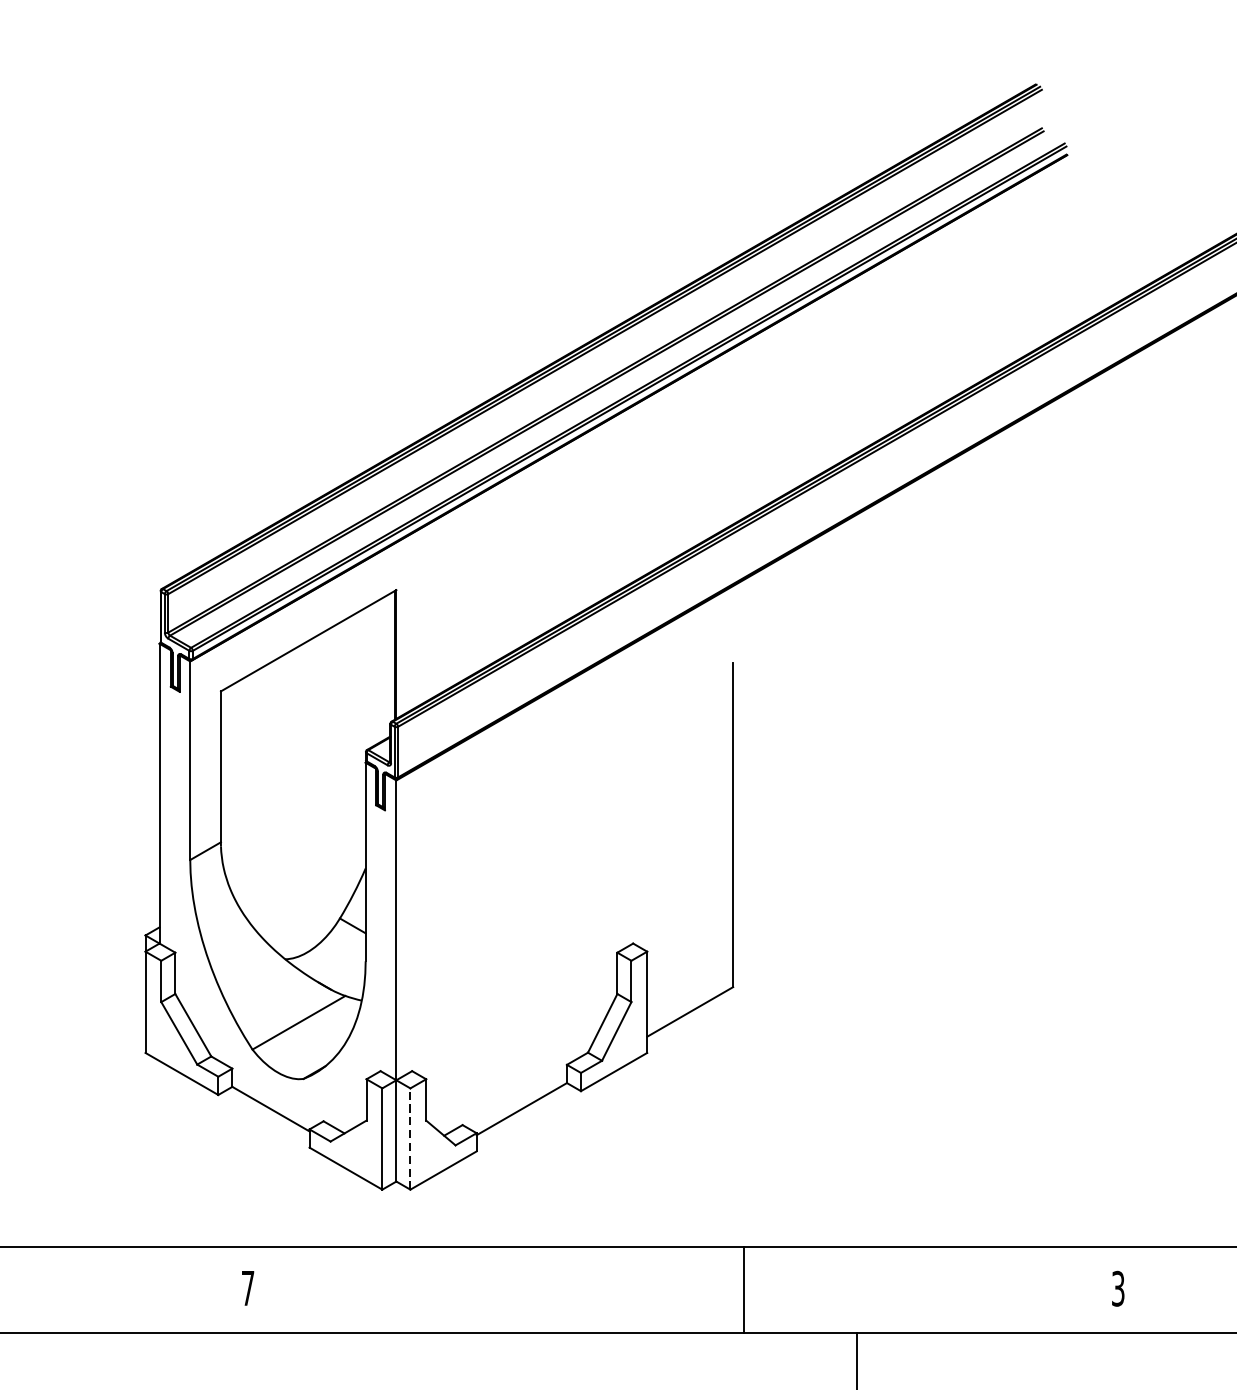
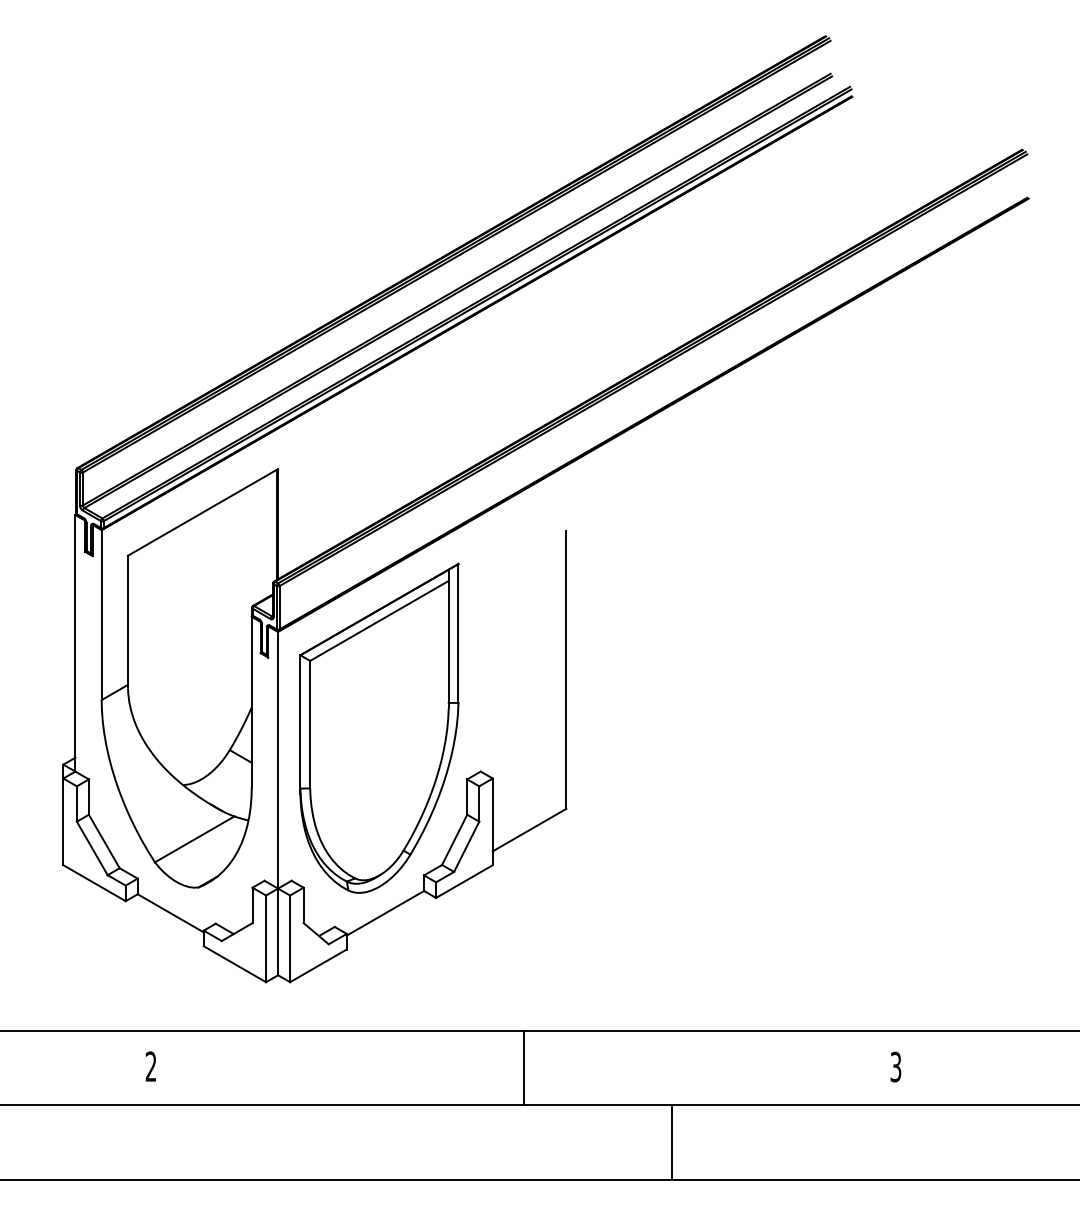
part: (514, 892) -> (379, 727), added
line: (410, 1138) -> (290, 938), dashed -> solid
text: (247, 1288) -> (150, 1066), 7 -> 2
line: (743, 1289) -> (523, 1067), moved

